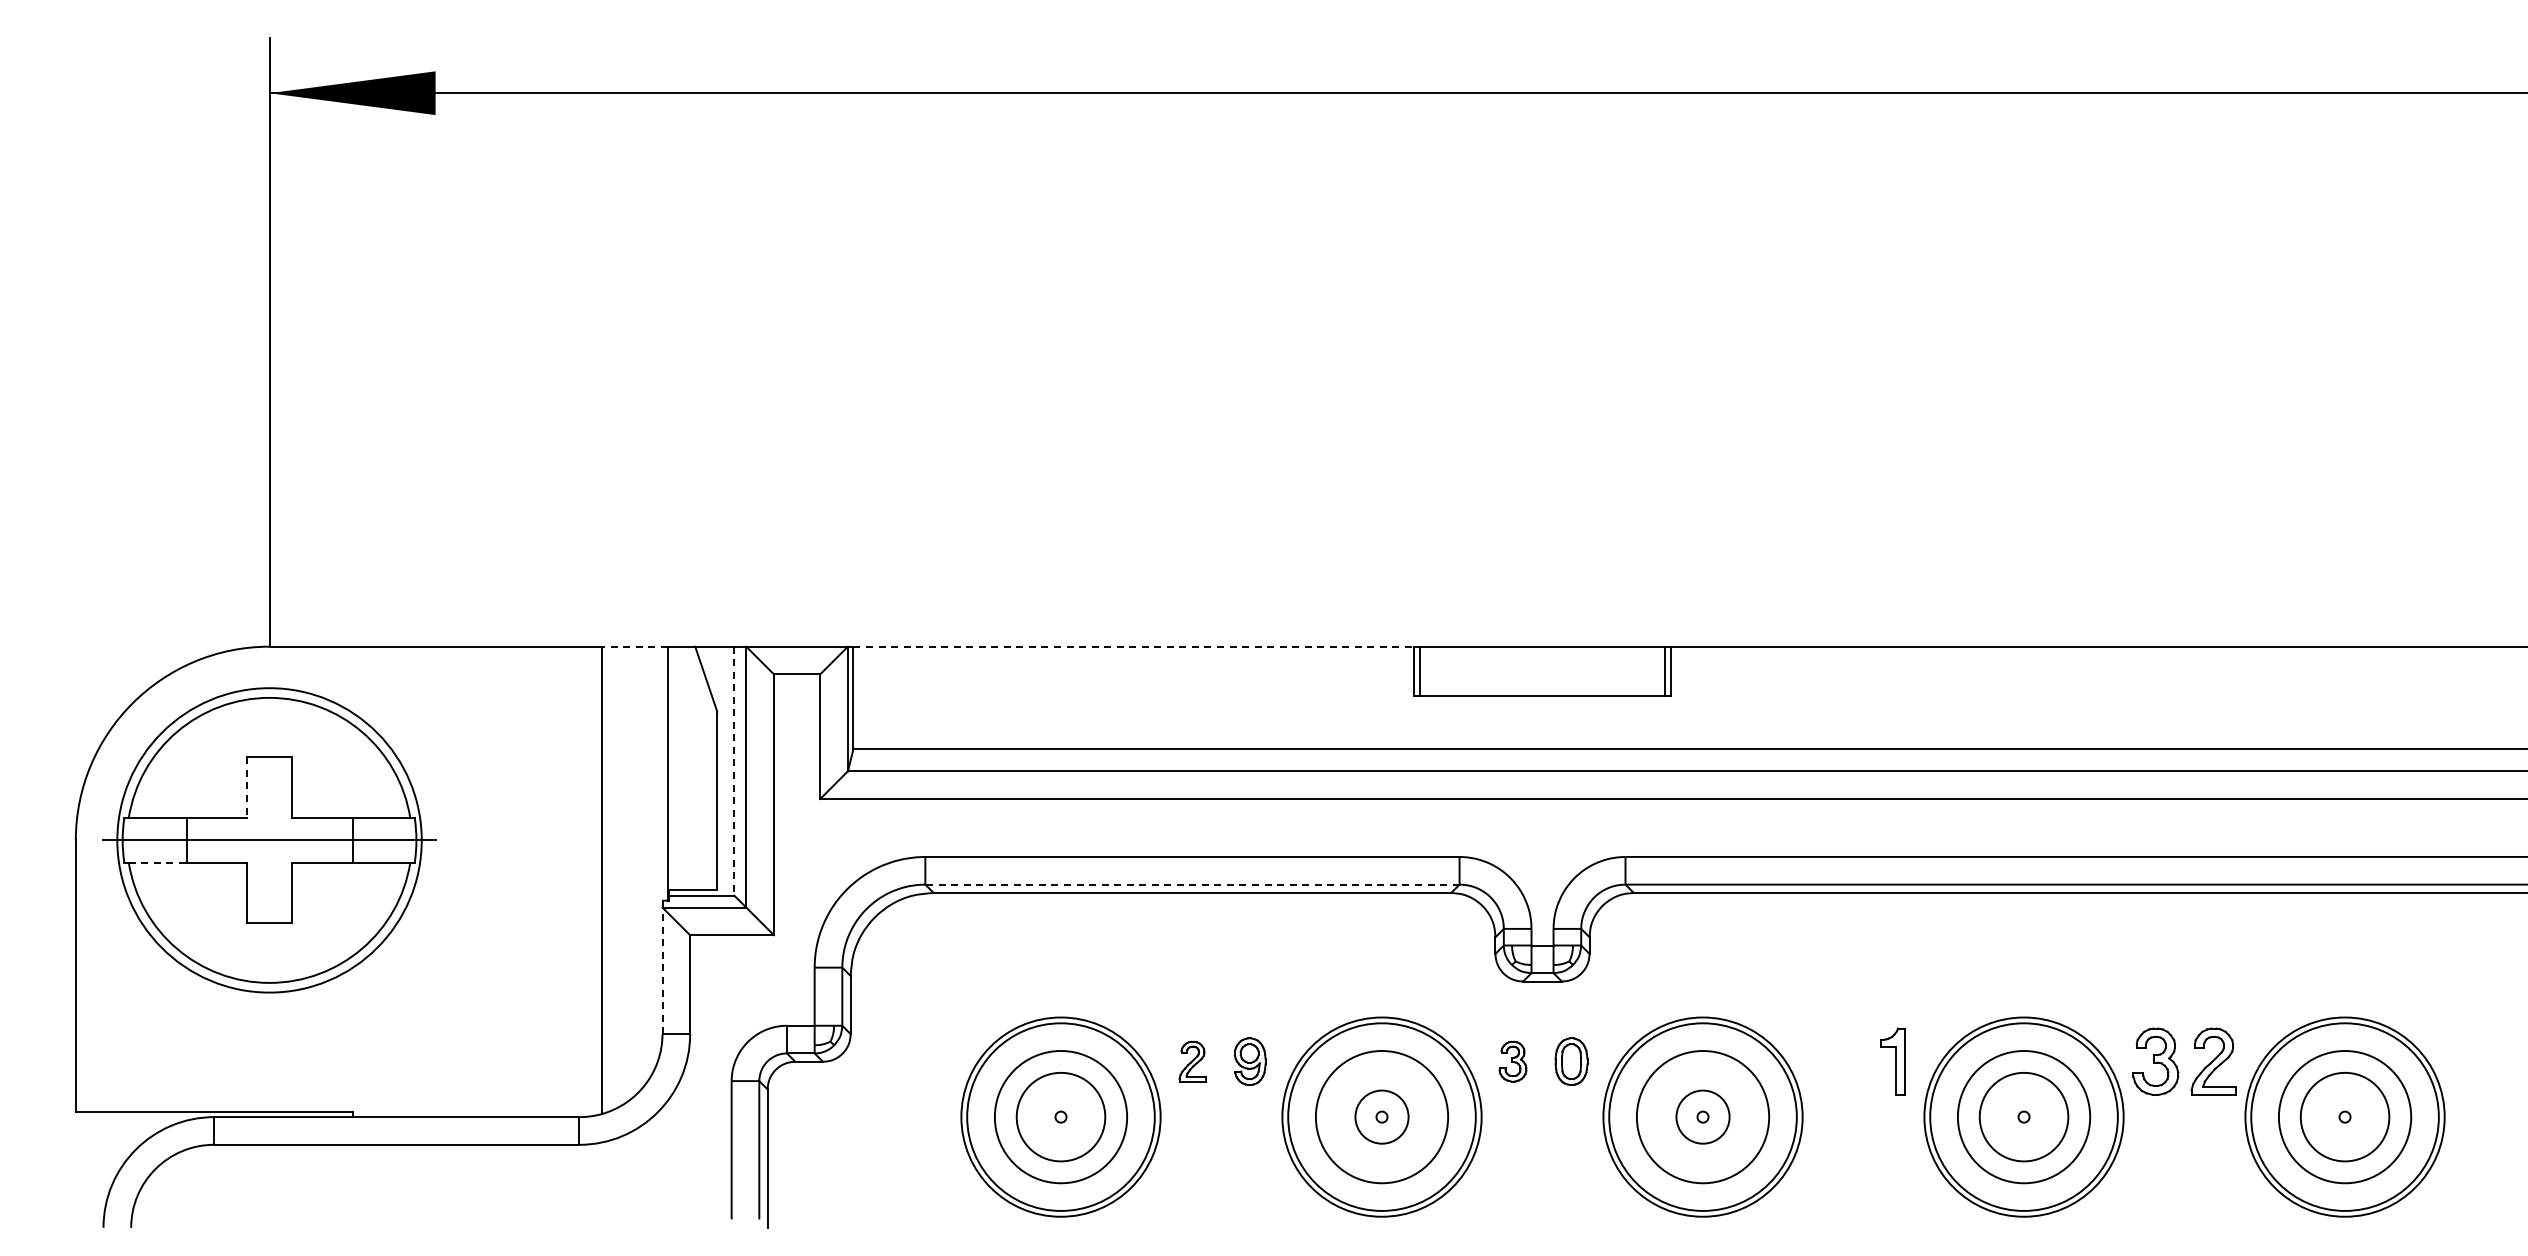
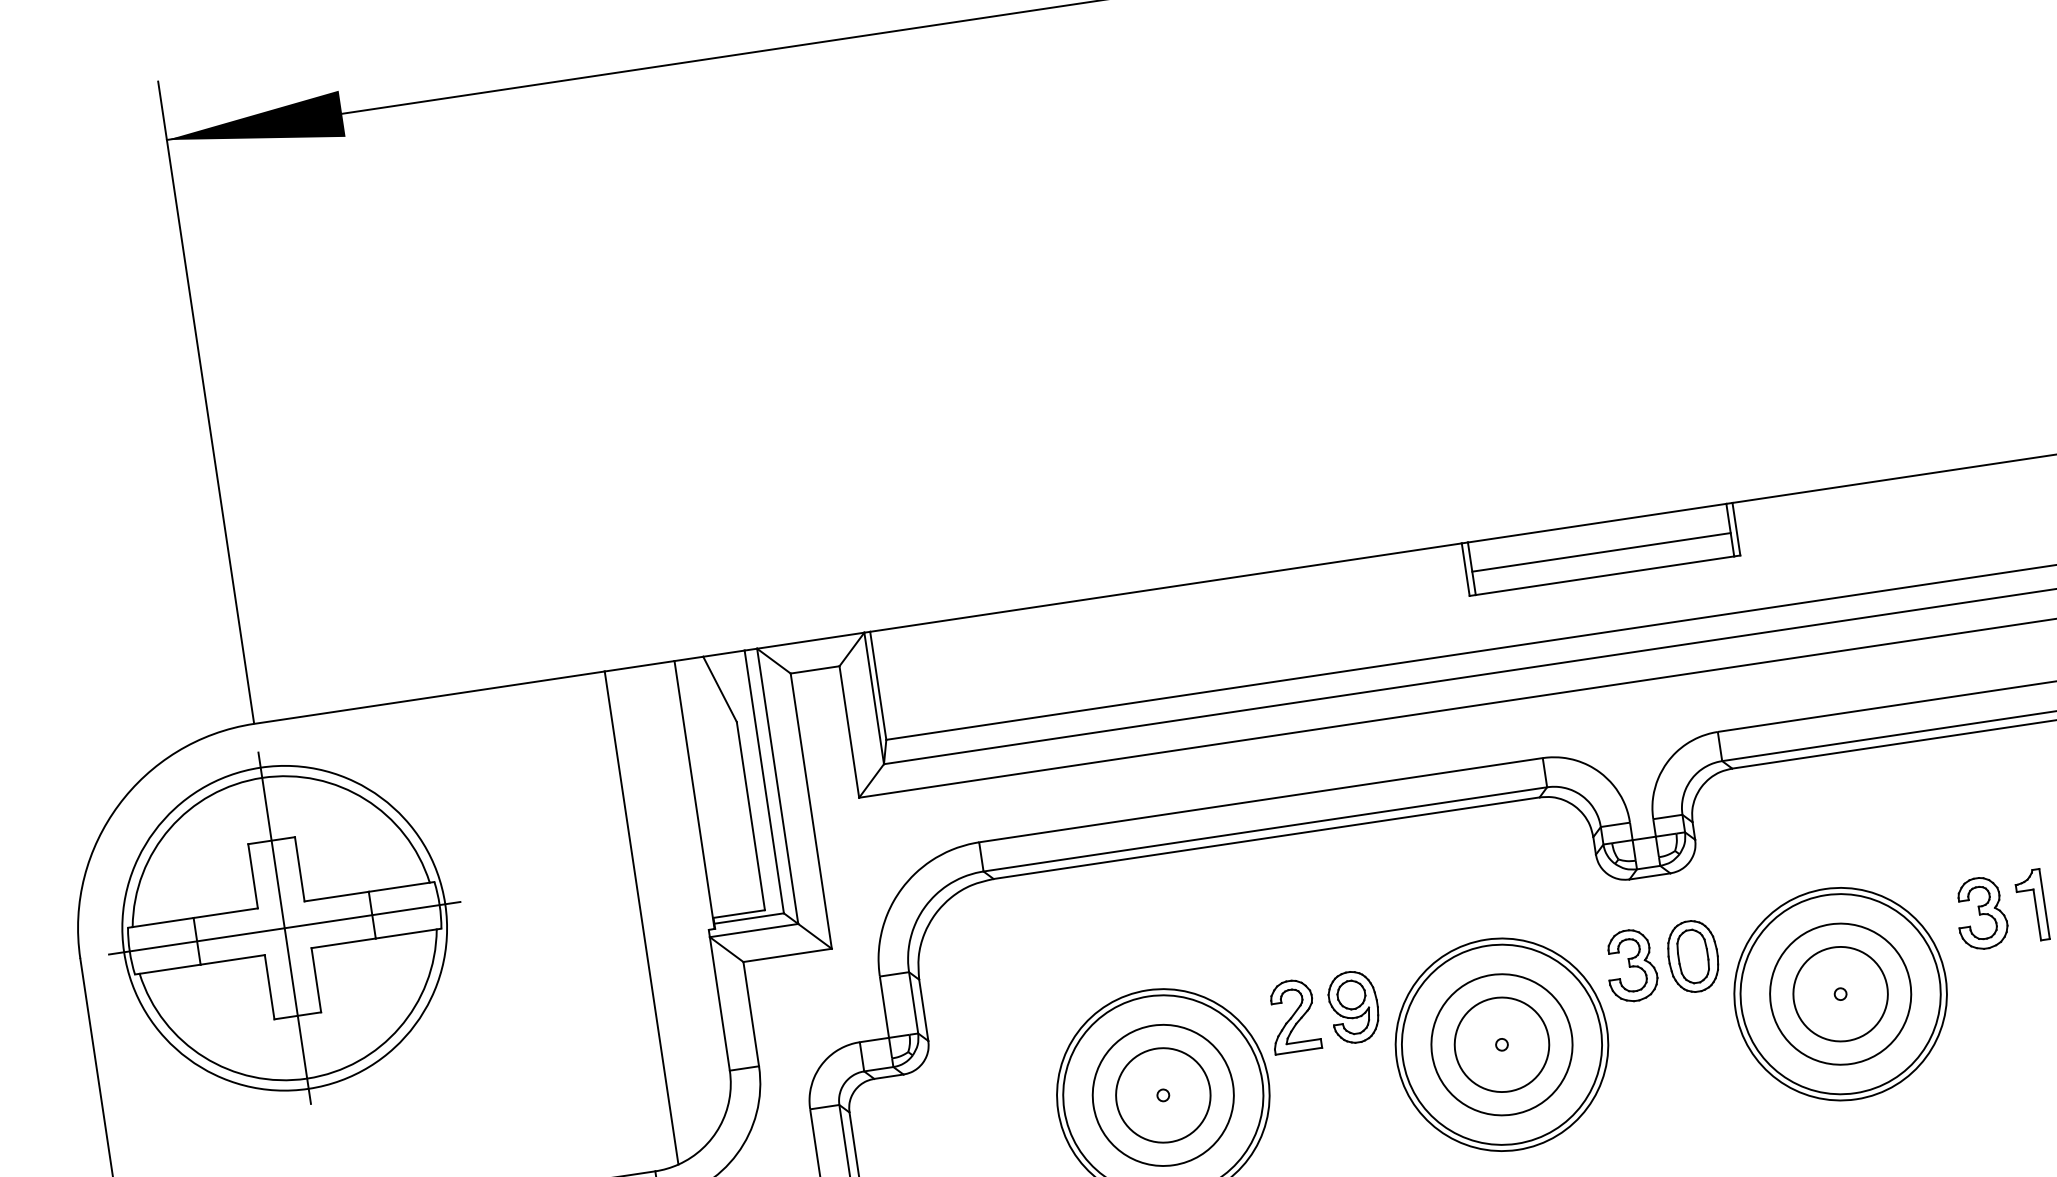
line: (634, 646) -> (639, 666), dashed -> solid
line: (1134, 646) -> (1166, 587), dashed -> solid
line: (1542, 674) -> (1601, 552), added
line: (734, 771) -> (764, 782), dashed -> solid
line: (247, 788) -> (253, 876), dashed -> solid
line: (269, 839) -> (284, 927), added
line: (157, 862) -> (169, 969), dashed -> solid
line: (1191, 884) -> (1264, 829), dashed -> solid
line: (662, 970) -> (719, 1003), dashed -> solid
part: (1192, 1061) -> (1293, 1015), size x1.67
part: (1250, 1061) -> (1354, 1006), size x1.43
part: (1512, 1061) -> (1630, 965), size x1.67
part: (1571, 1061) -> (1693, 956), size x1.43
part: (1844, 1061) -> (1981, 913), added
circle: (1381, 1116) -> (1501, 1044), size x1.67
circle: (1702, 1116) -> (1839, 993), size x1.67

